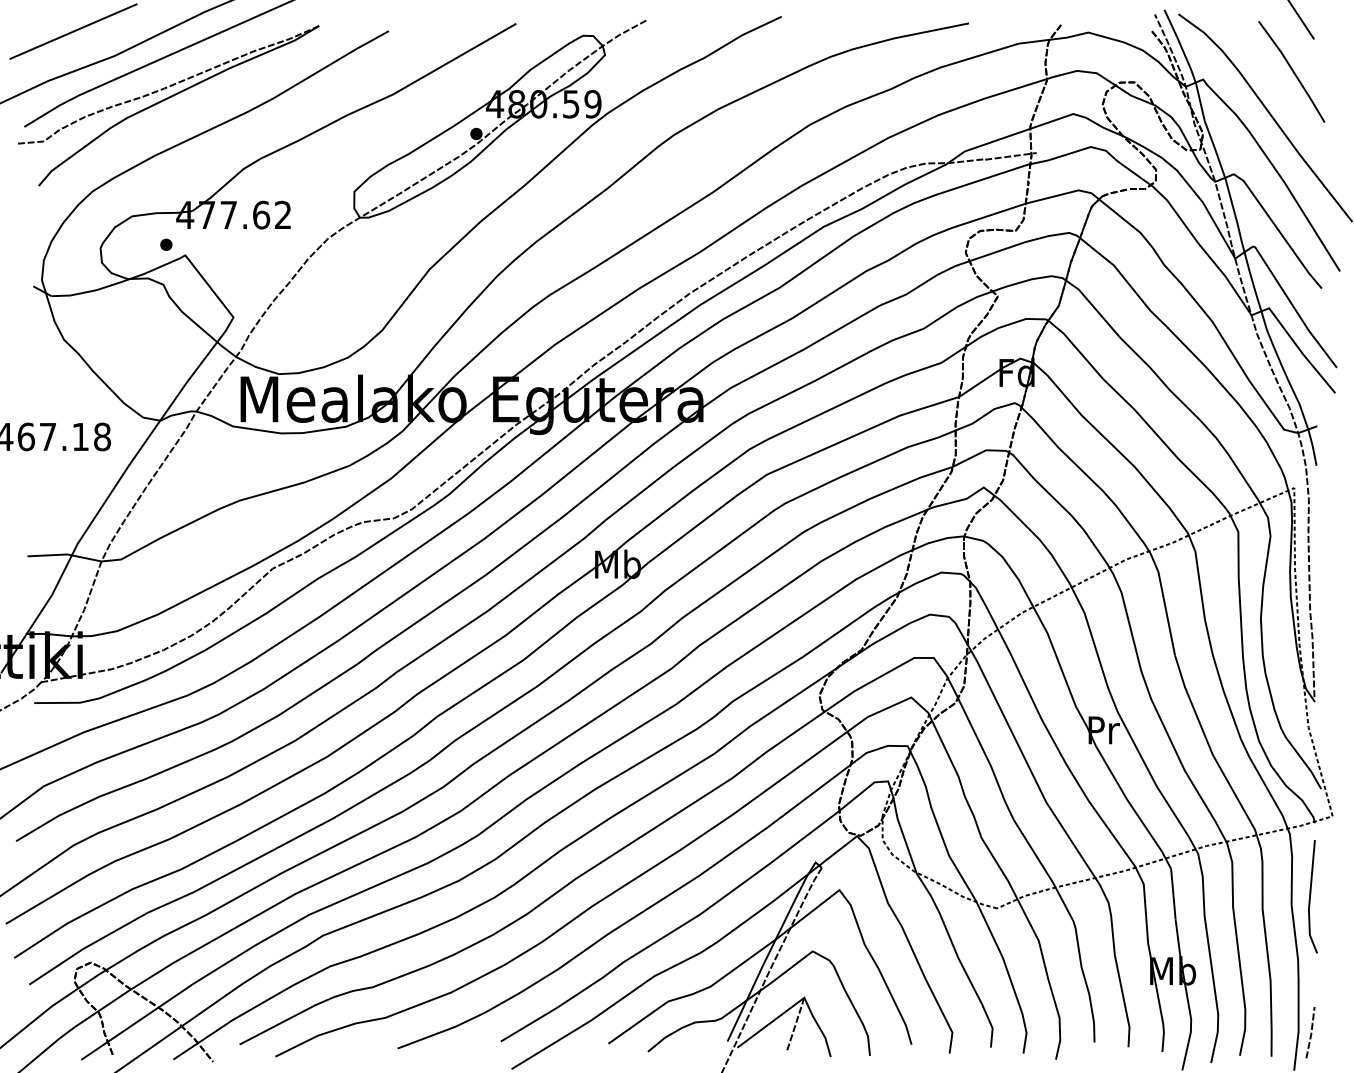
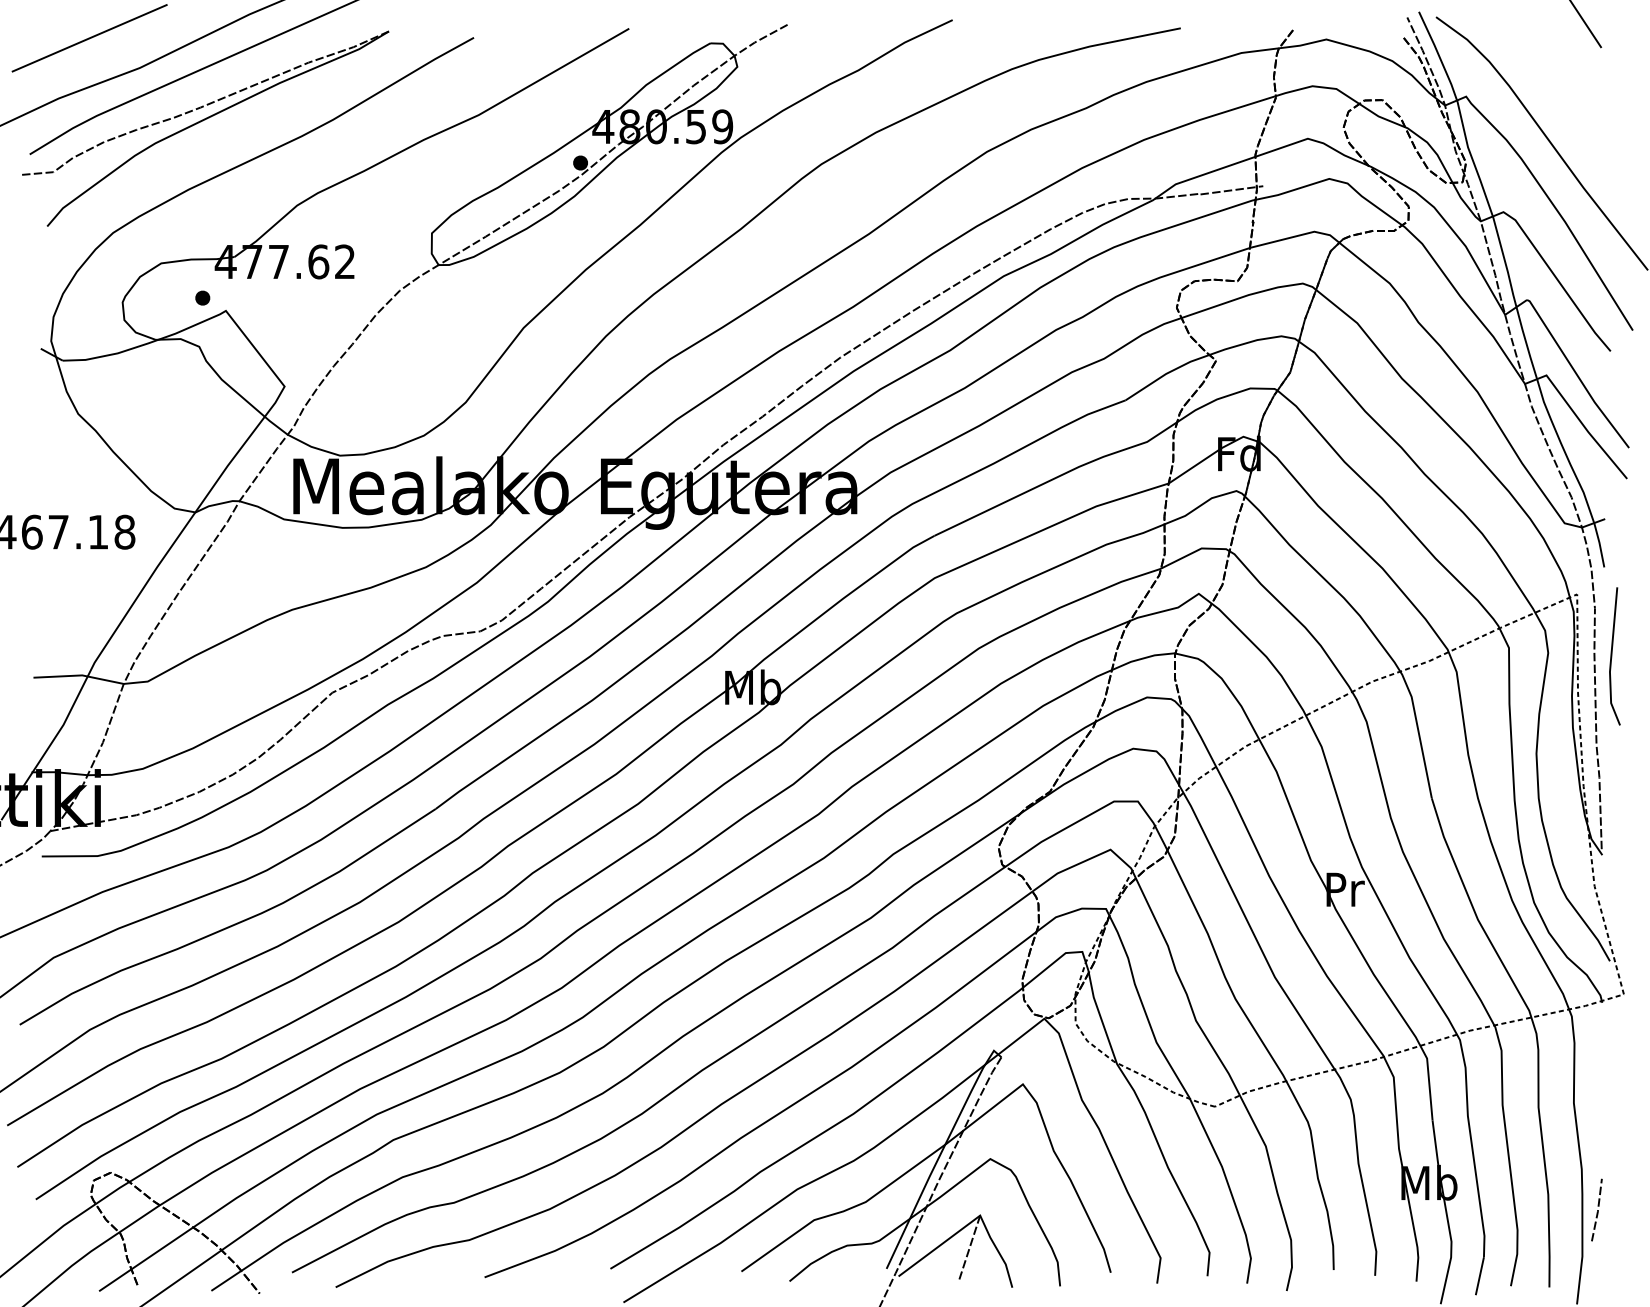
line: (1292, 71) -> (1574, 86), removed
line: (1310, 896) -> (1612, 656), moved
line: (1310, 1033) -> (1597, 1210), moved

